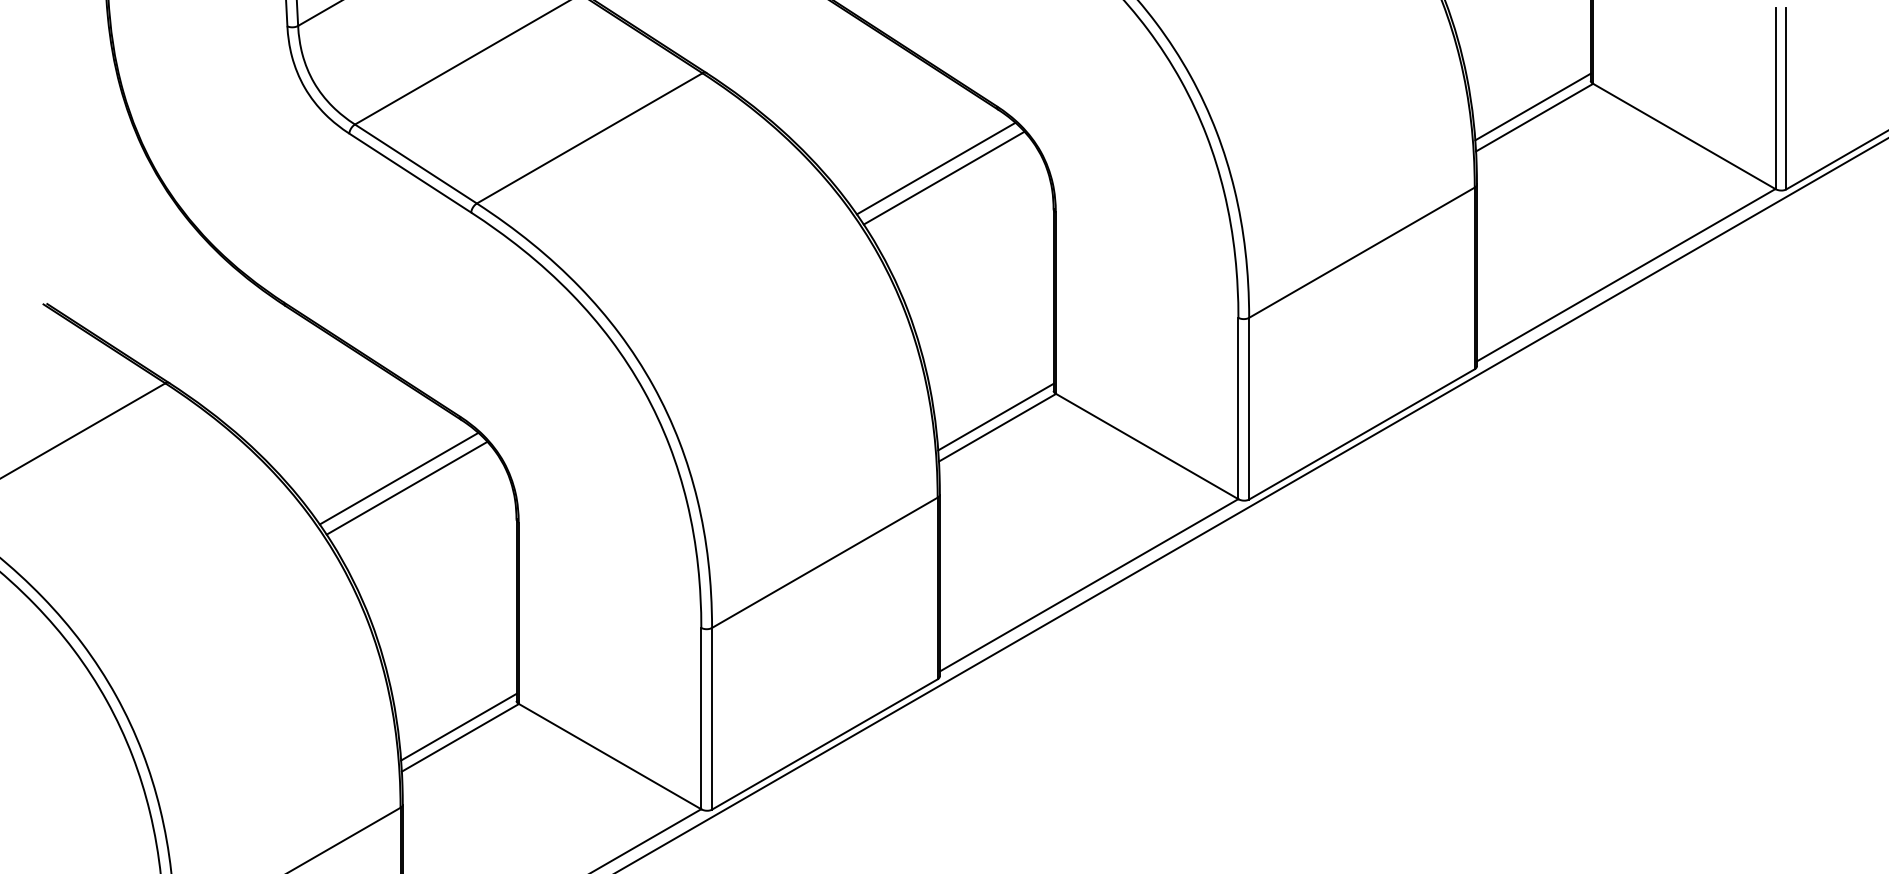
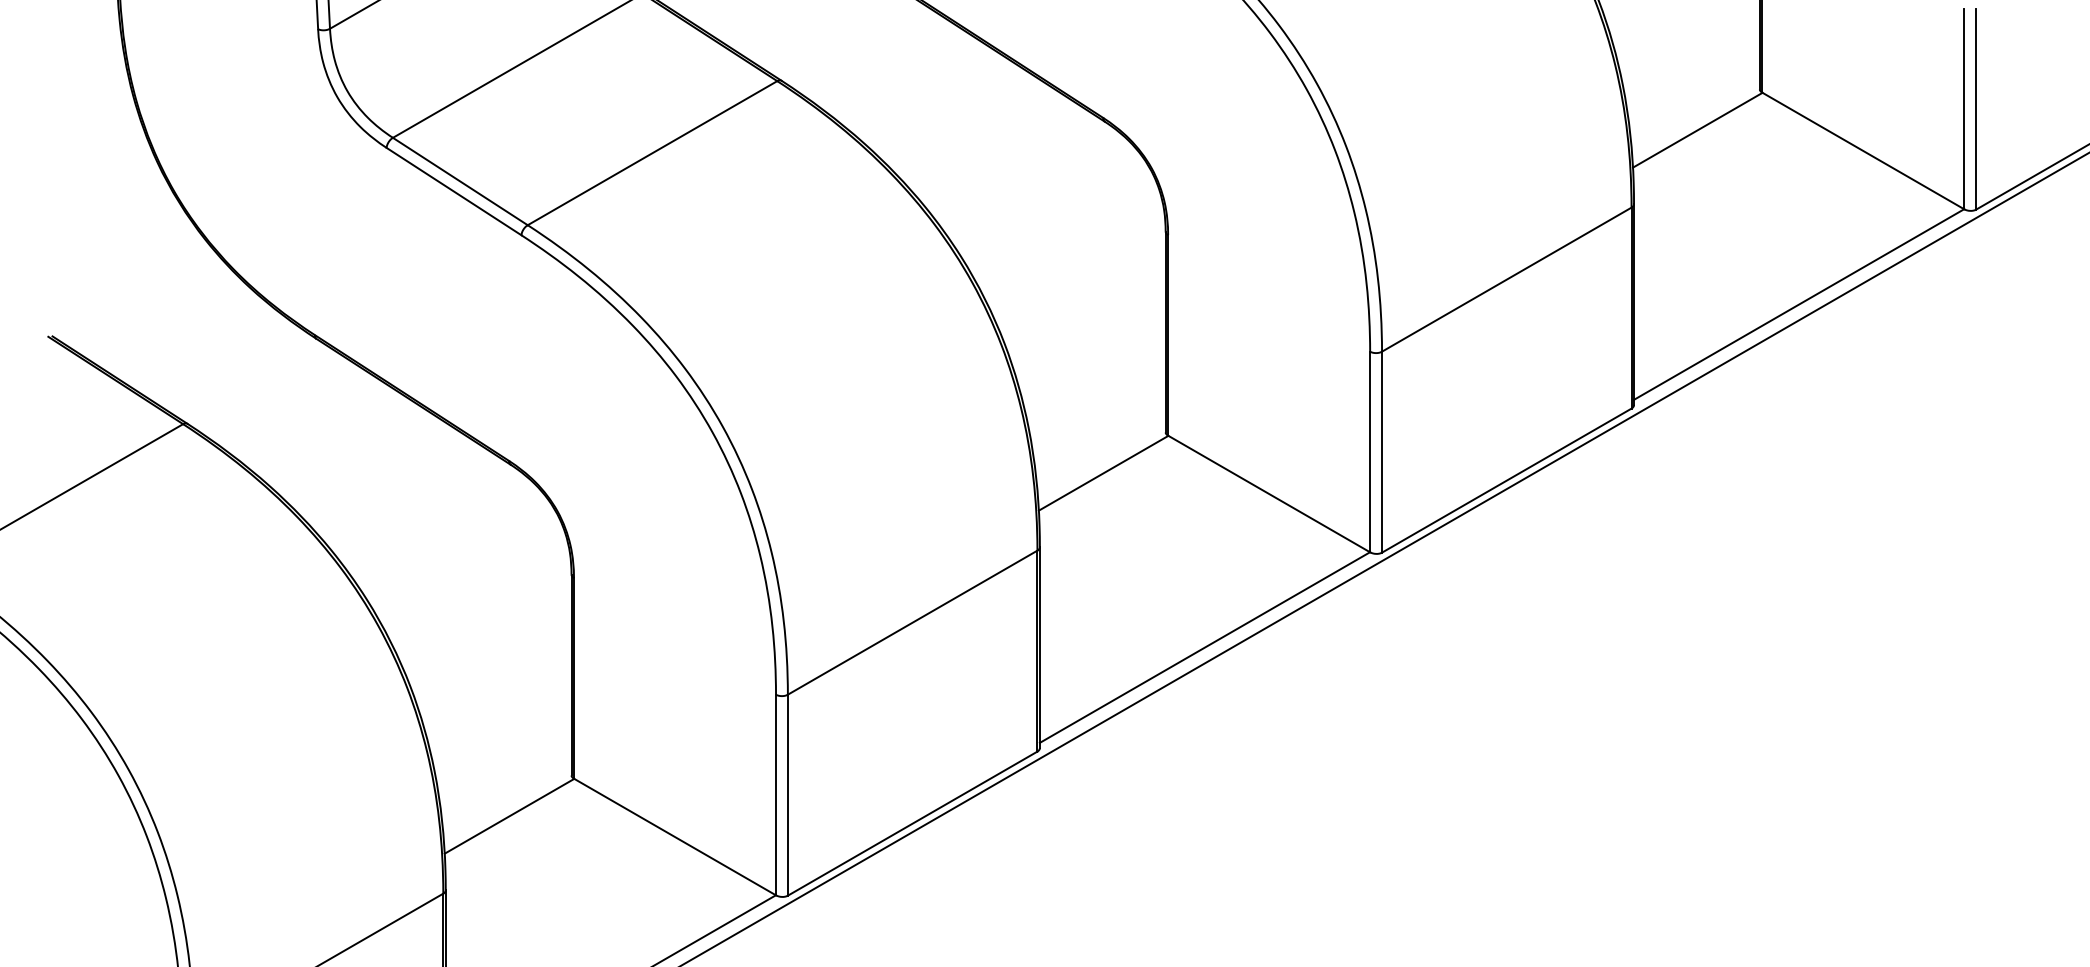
line: (1532, 107) -> (1695, 118), removed
line: (935, 168) -> (1035, 186), removed
line: (944, 177) -> (1044, 196), removed
line: (995, 417) -> (1101, 461), removed
line: (398, 478) -> (441, 529), removed
line: (407, 487) -> (450, 539), removed
line: (458, 727) -> (507, 804), removed

